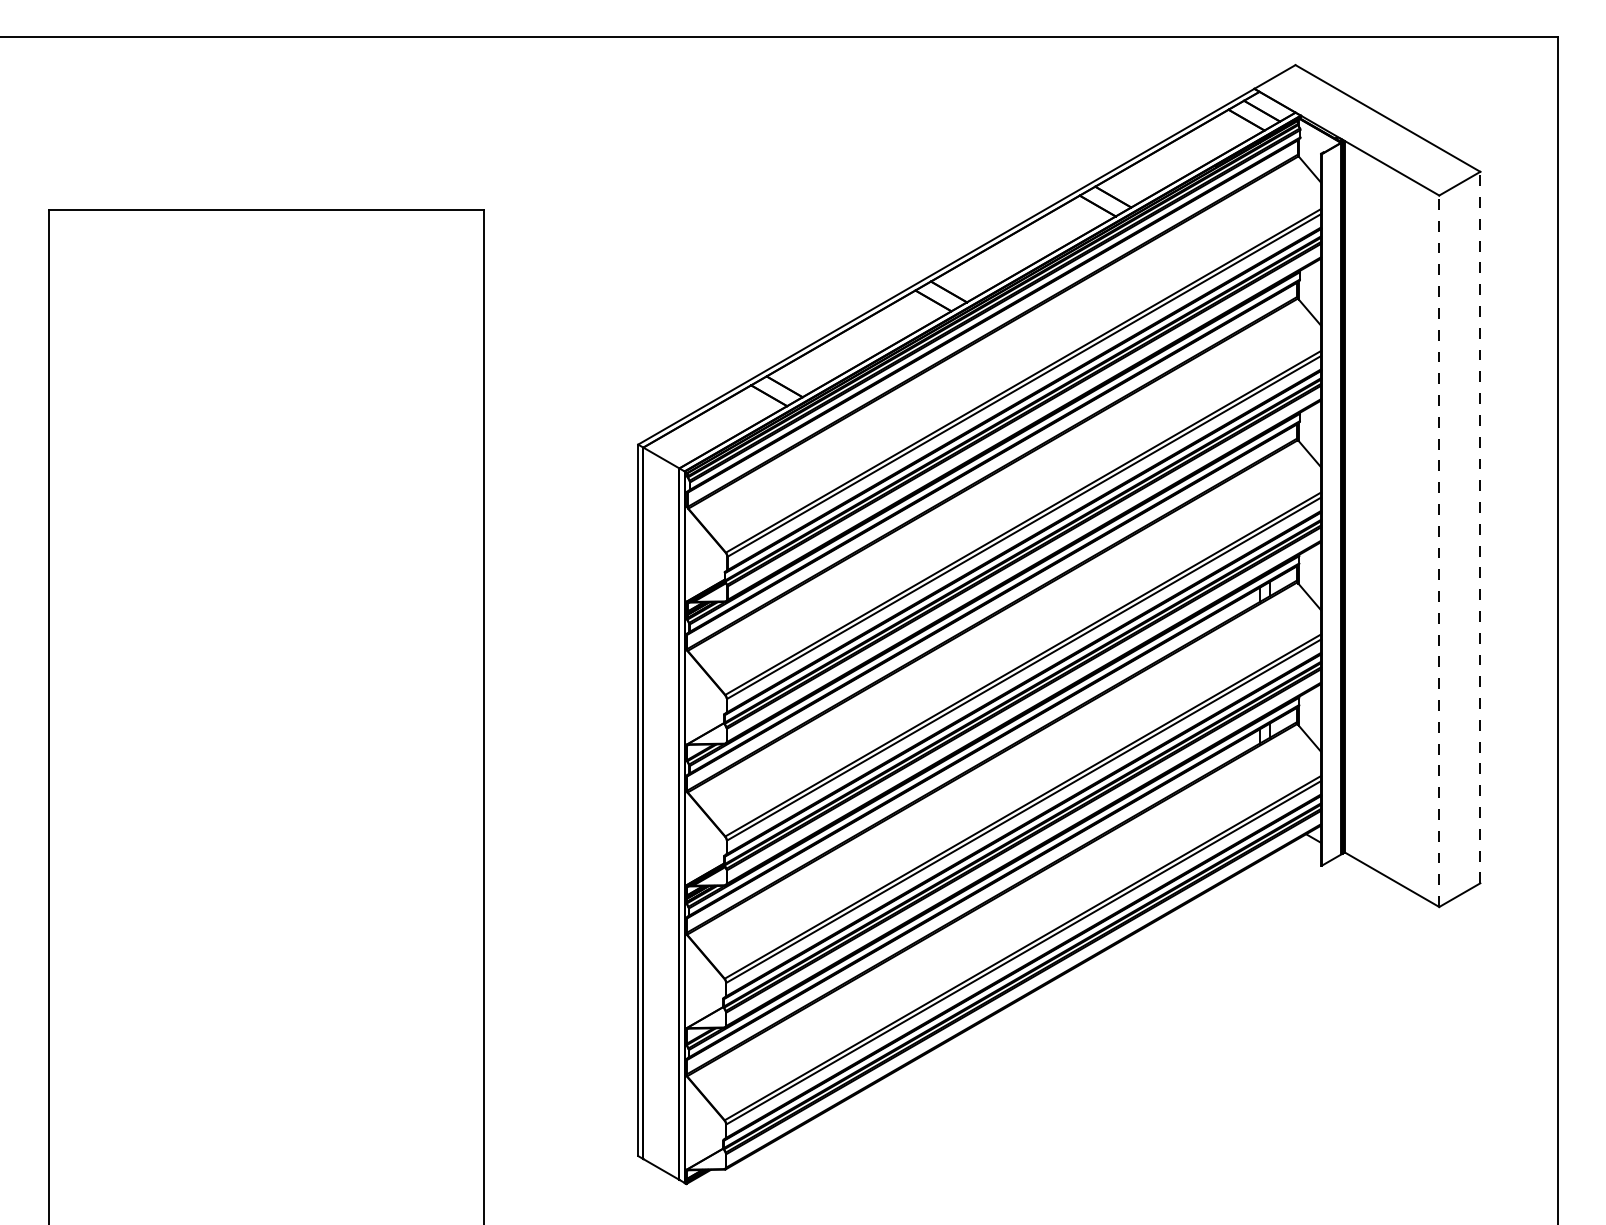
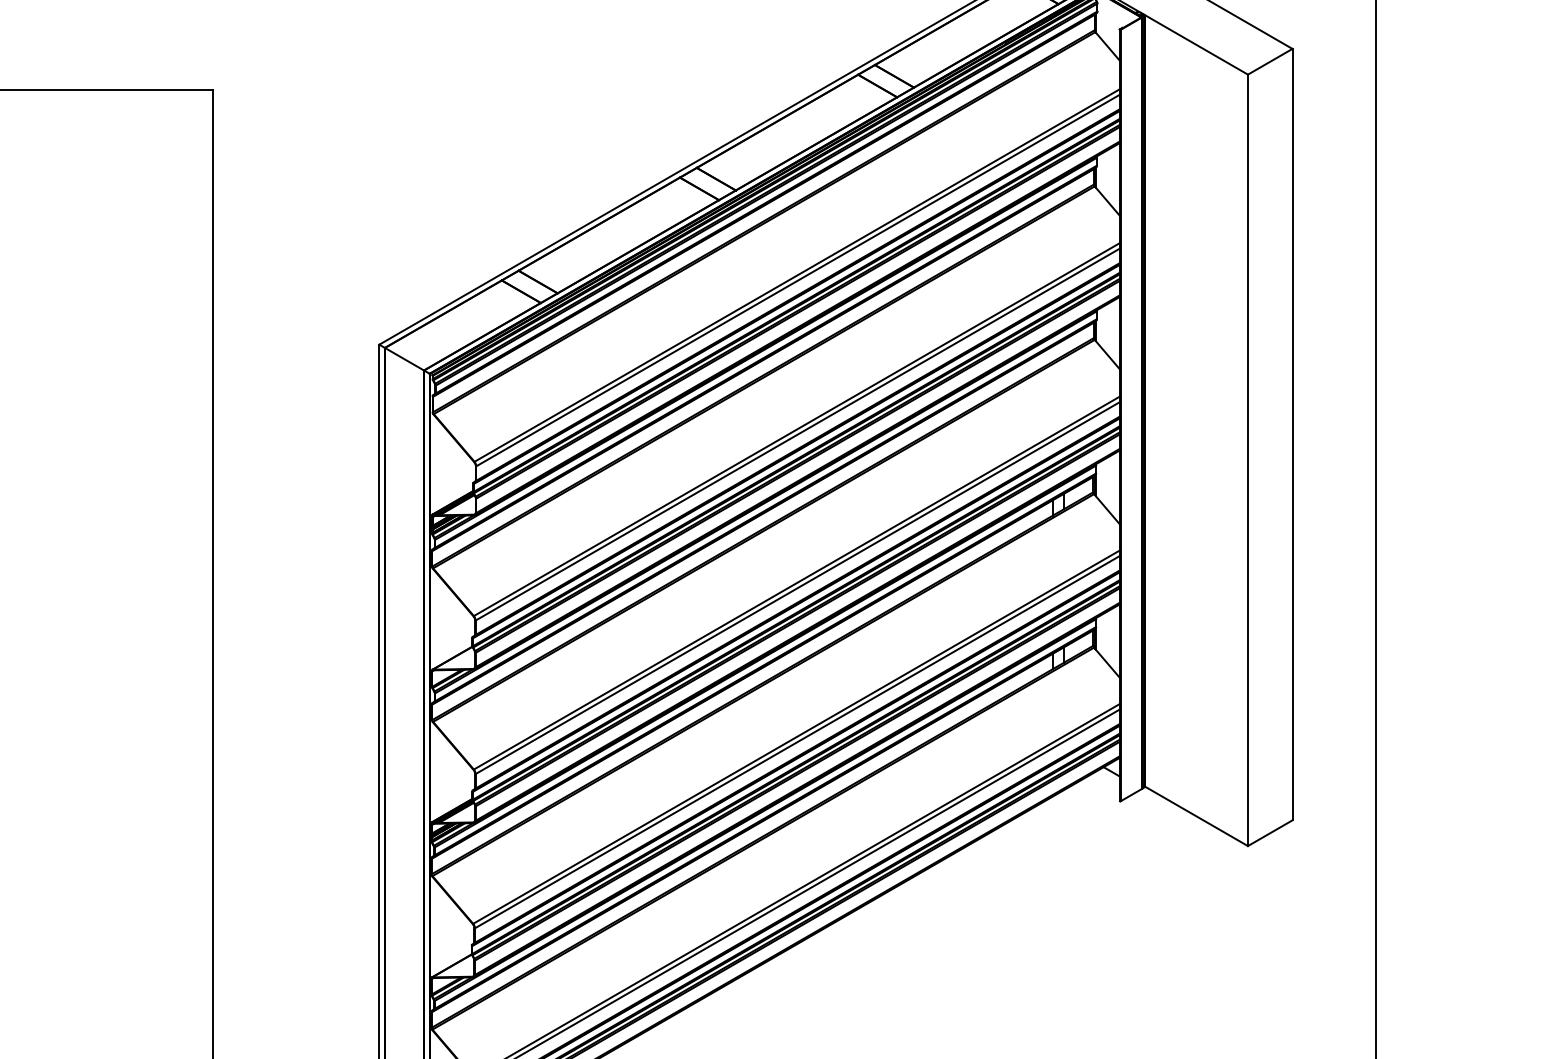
line: (1480, 527) -> (1292, 434), dashed -> solid
line: (1439, 551) -> (1248, 460), dashed -> solid

